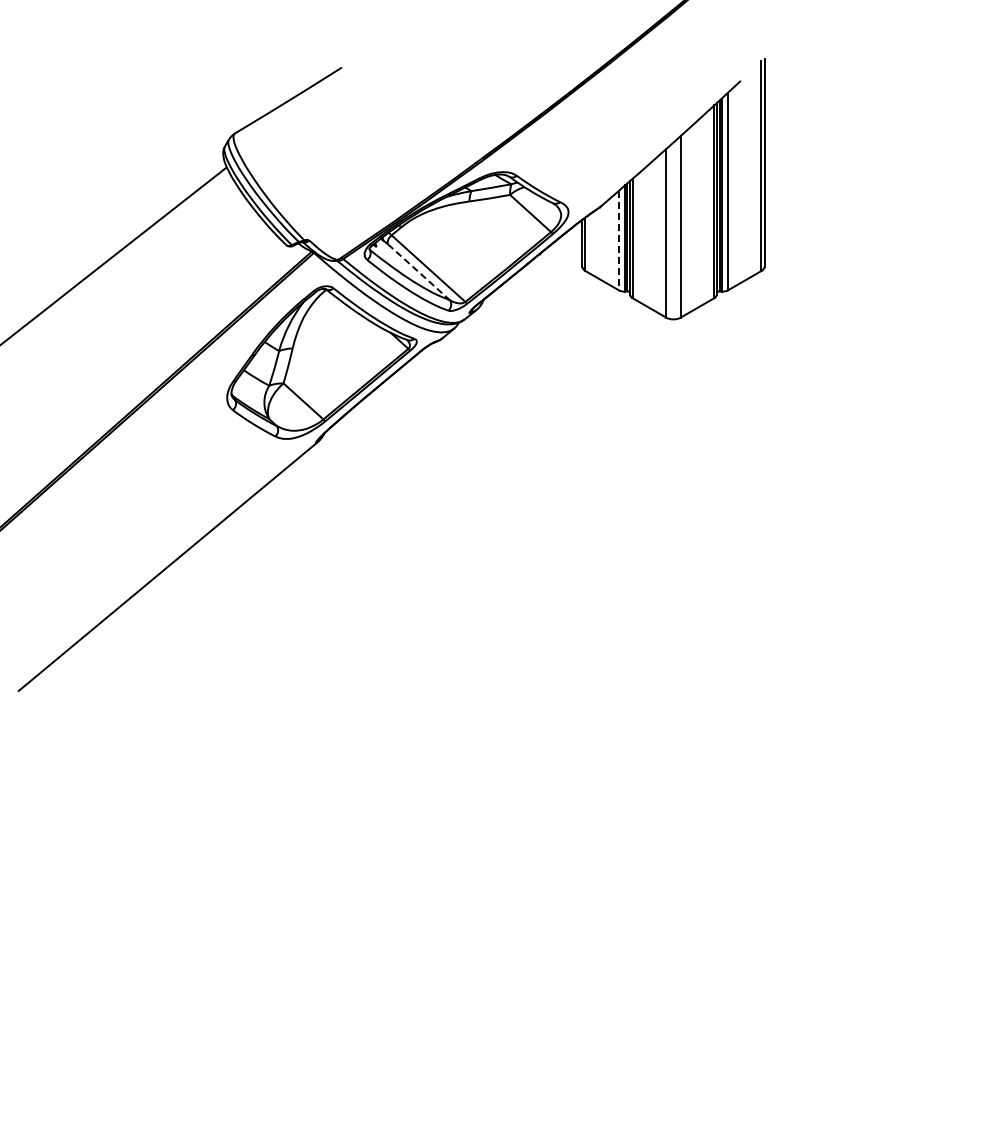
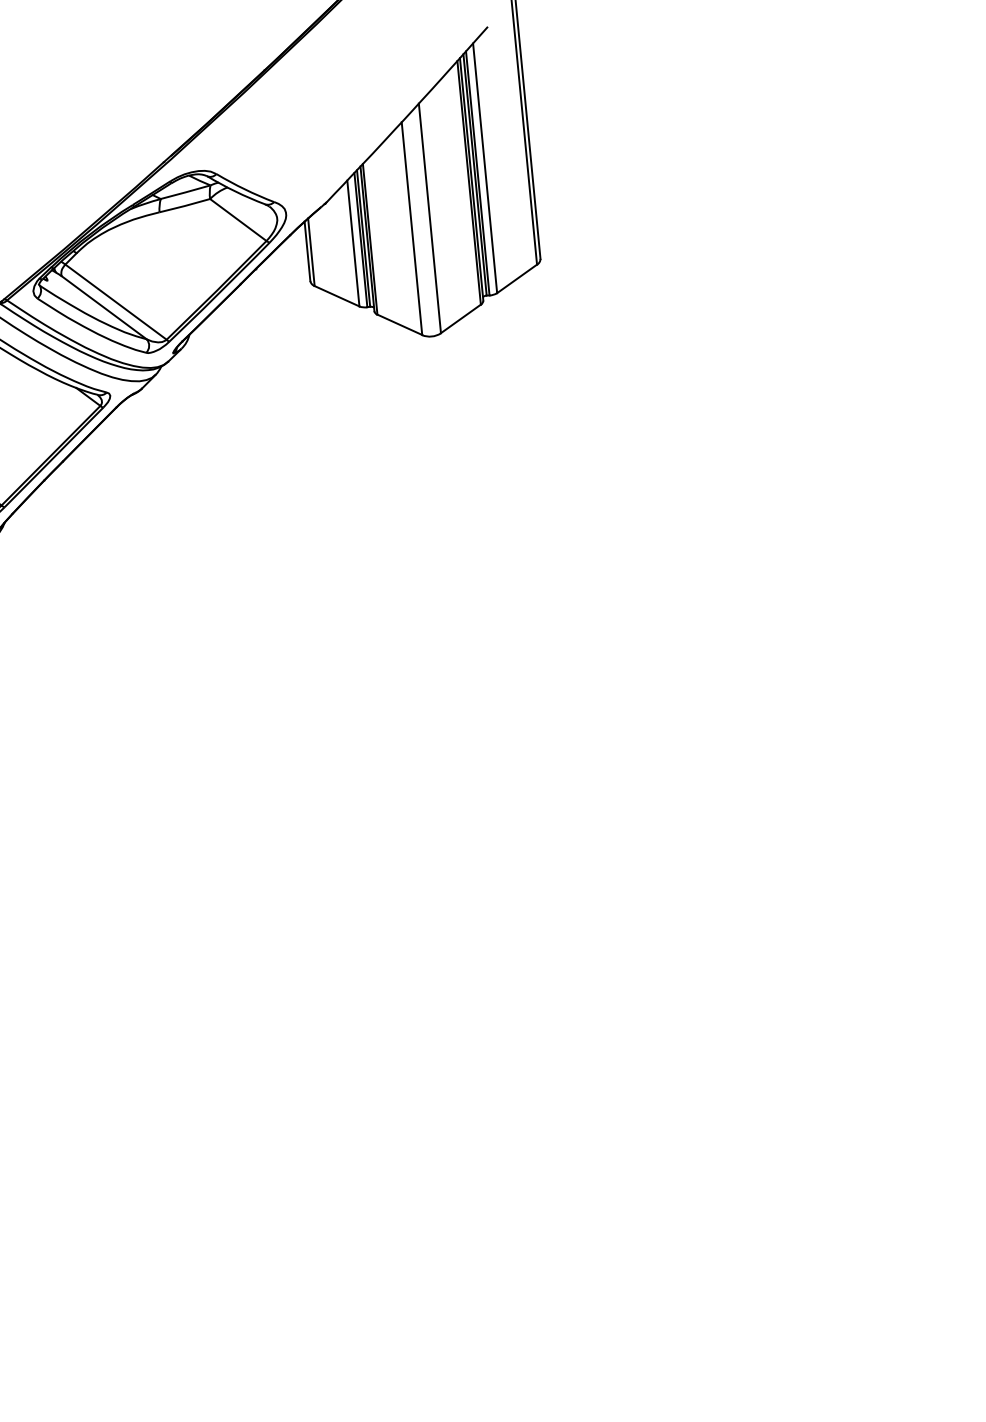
line: (619, 240) -> (353, 243), dashed -> solid
line: (418, 272) -> (103, 308), dashed -> solid

